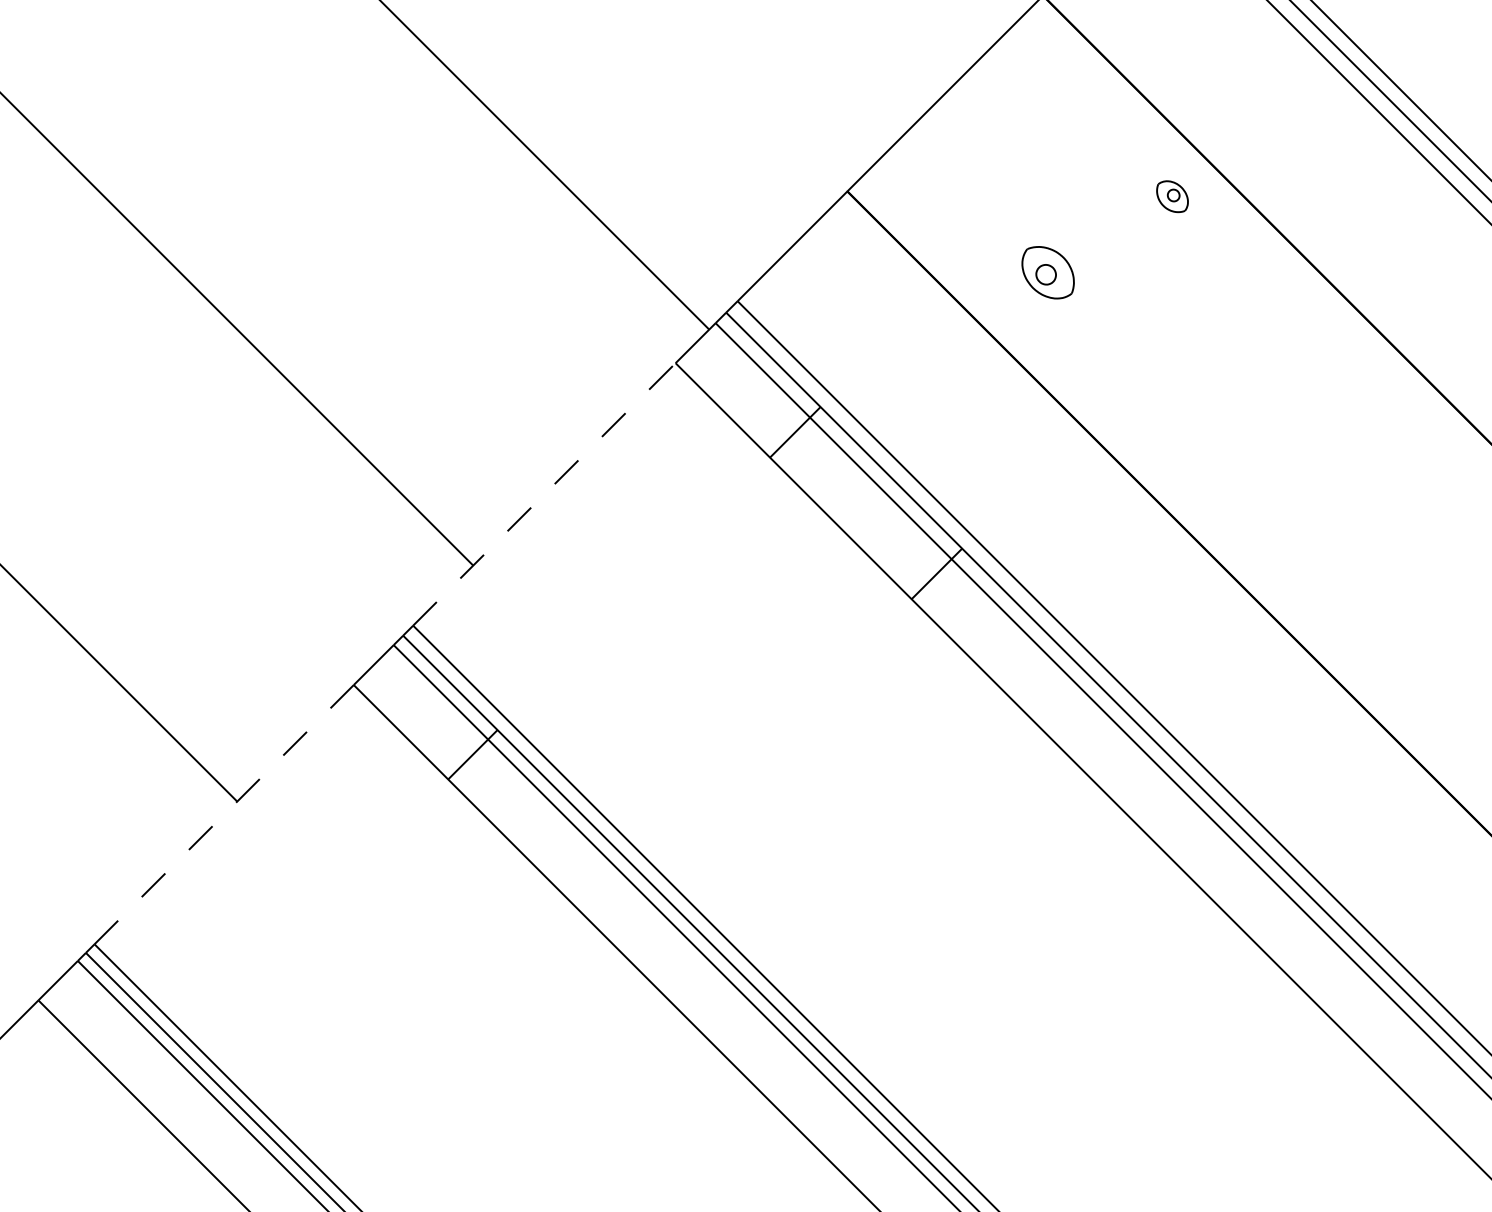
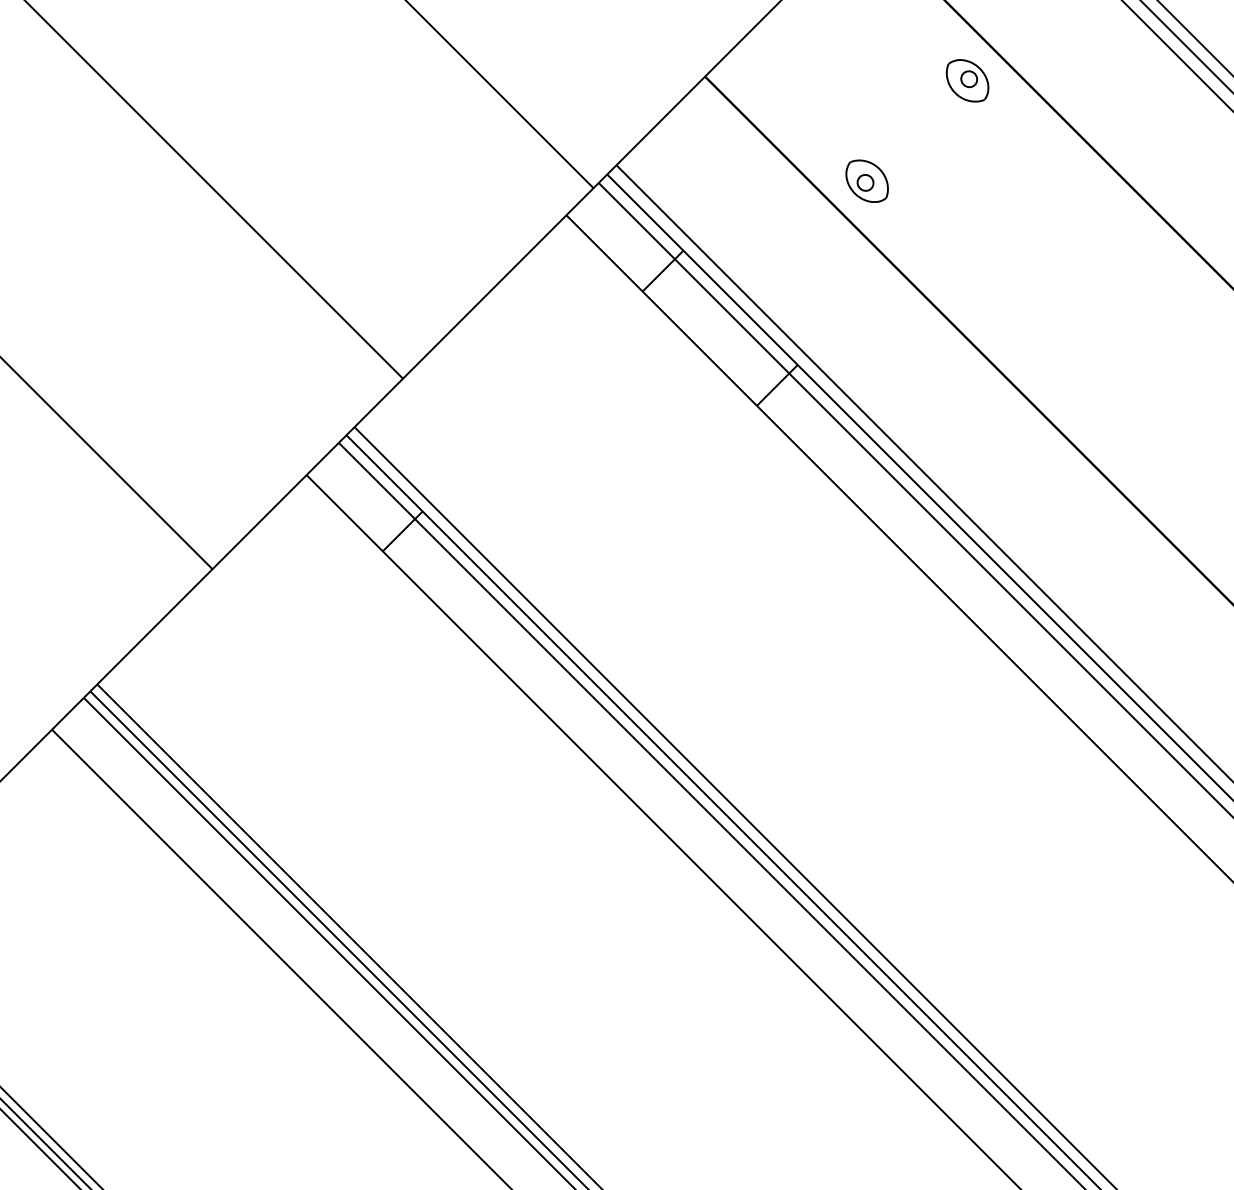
part: (1172, 196) -> (967, 80), size x1.67
part: (1047, 271) -> (866, 180), moved
line: (544, 494) -> (460, 321), dashed -> solid
line: (223, 814) -> (201, 579), dashed -> solid

